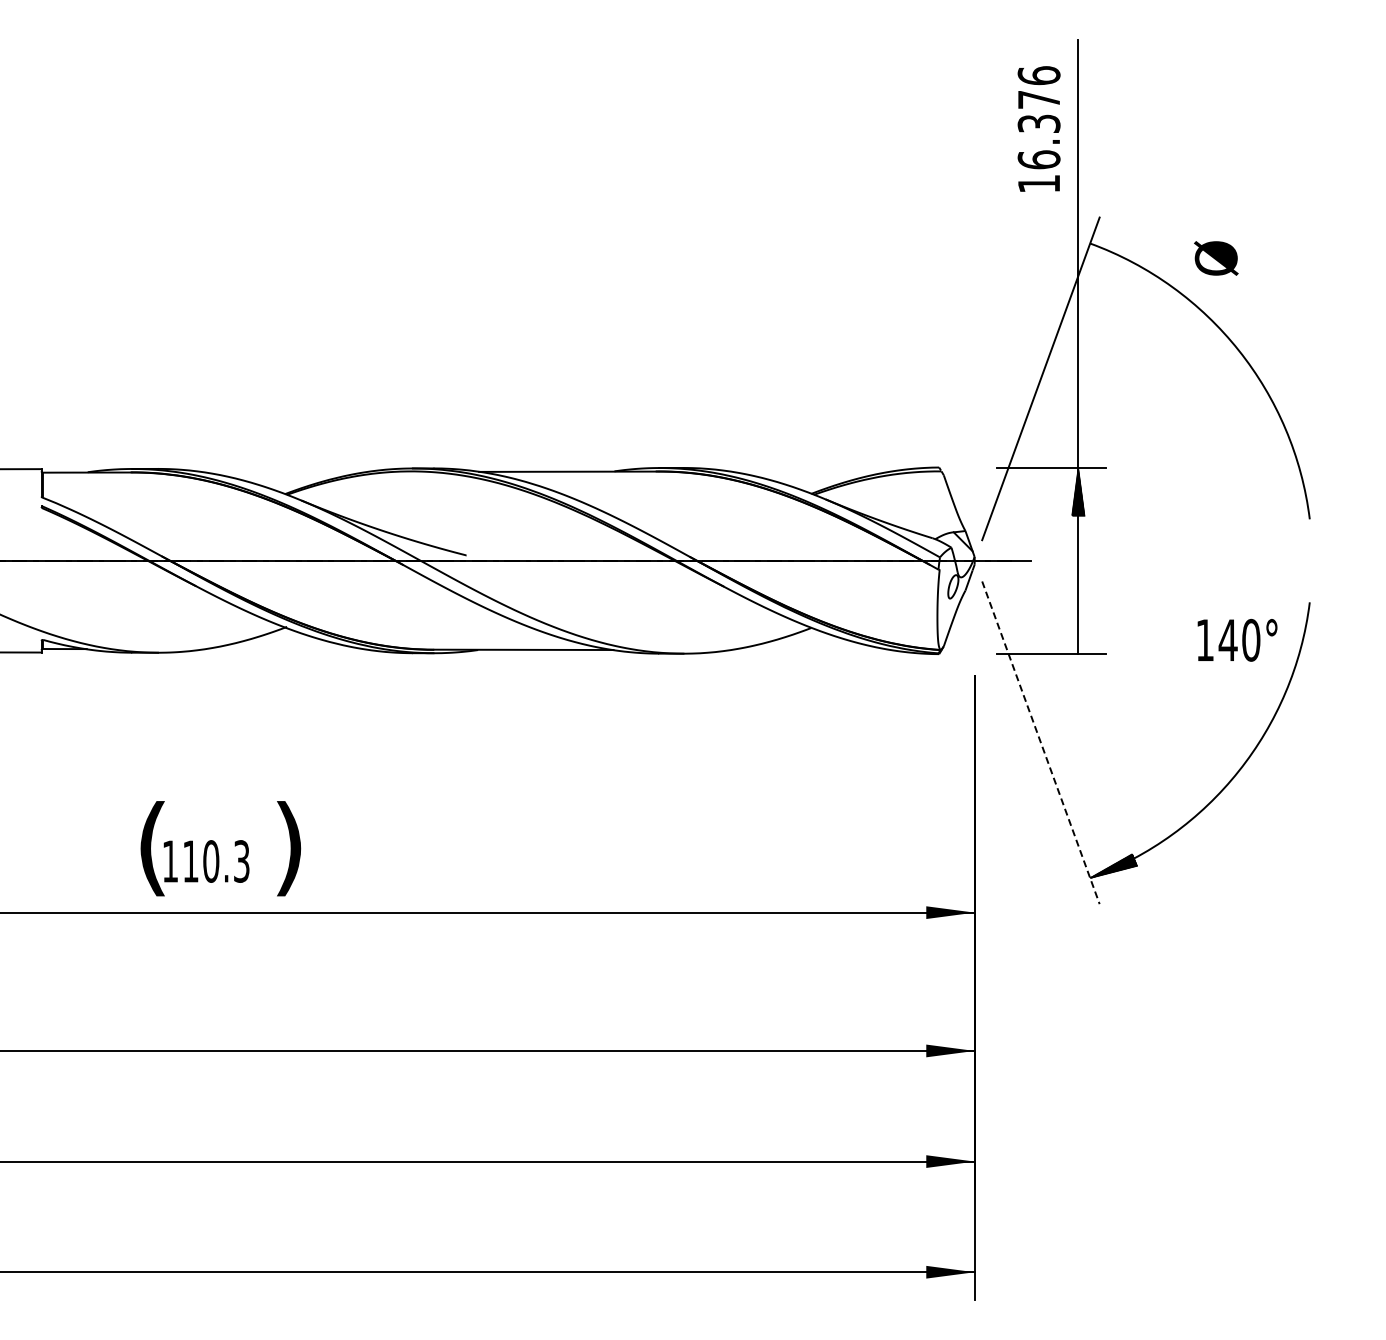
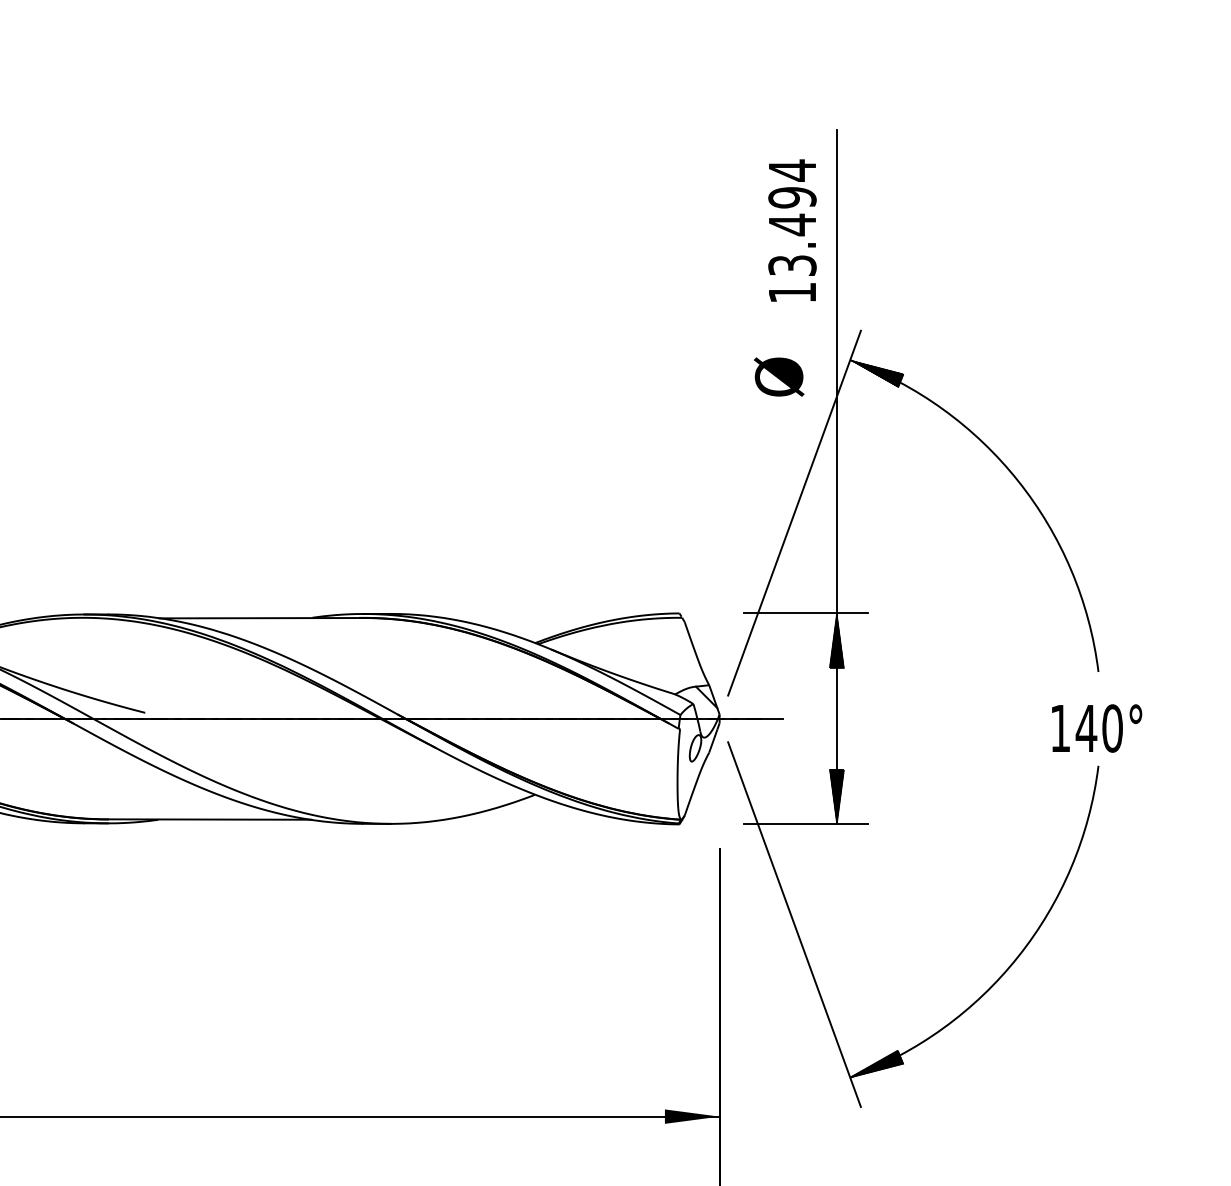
text: (1038, 117) -> (791, 217), 16.376 -> 13.494
hatch: (1113, 255) -> (876, 373), added
text: (1216, 258) -> (779, 377), moved
hatch: (1078, 629) -> (837, 796), added
text: (1237, 639) -> (1097, 727), moved
line: (1040, 742) -> (794, 924), dashed -> solid

